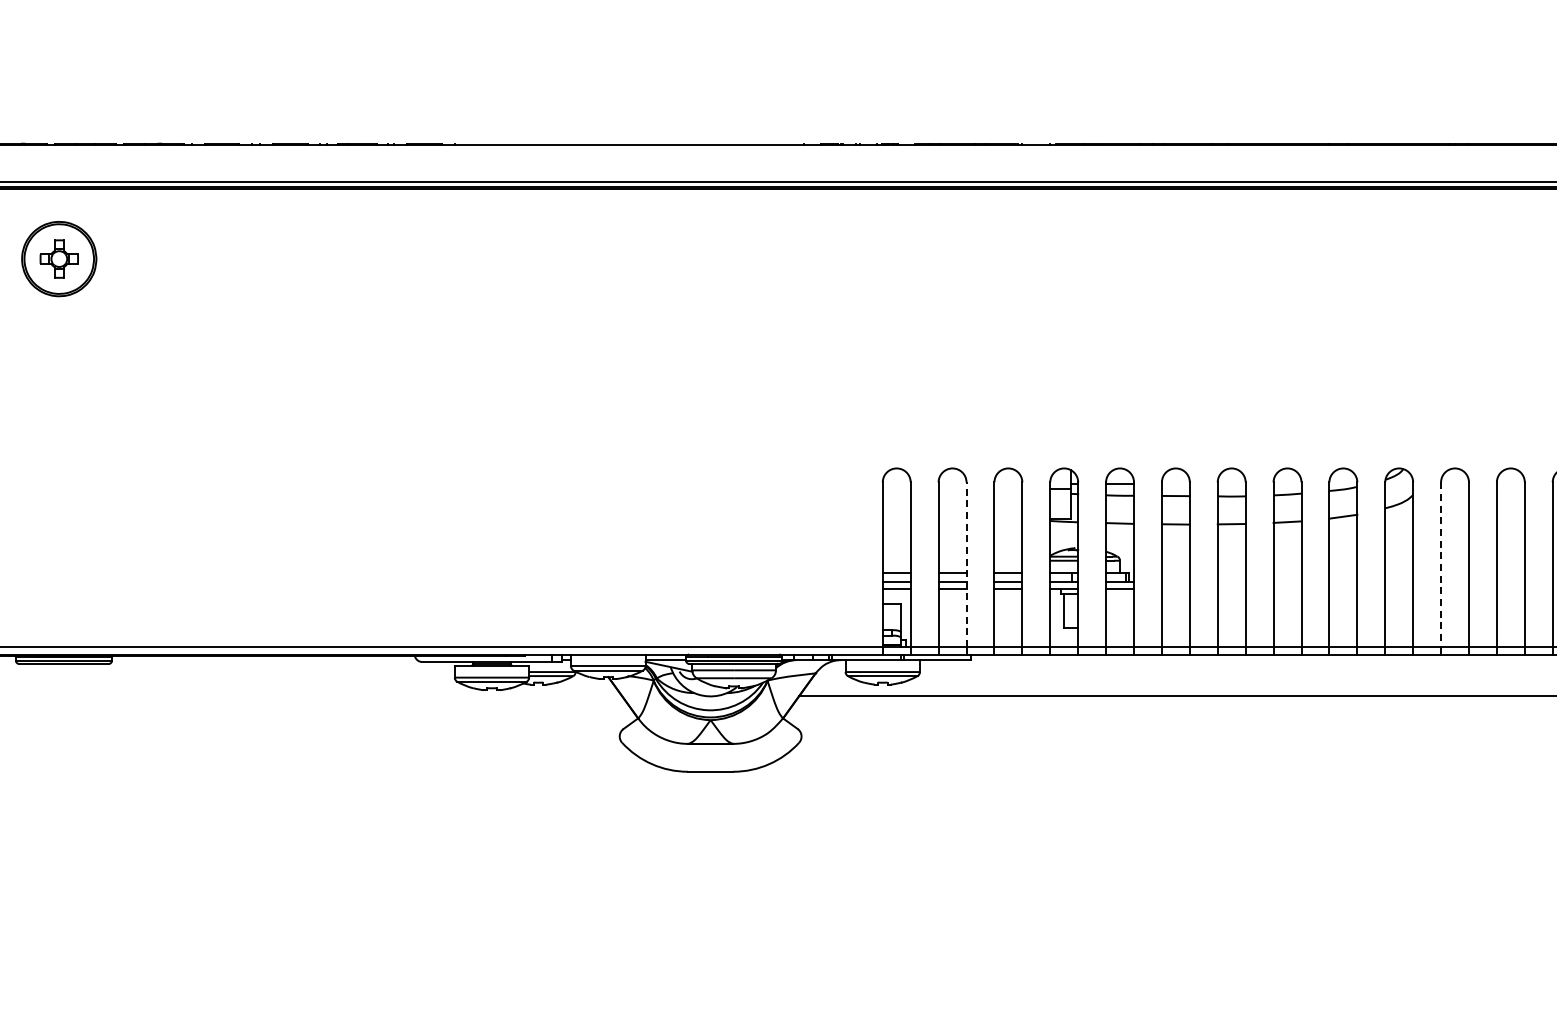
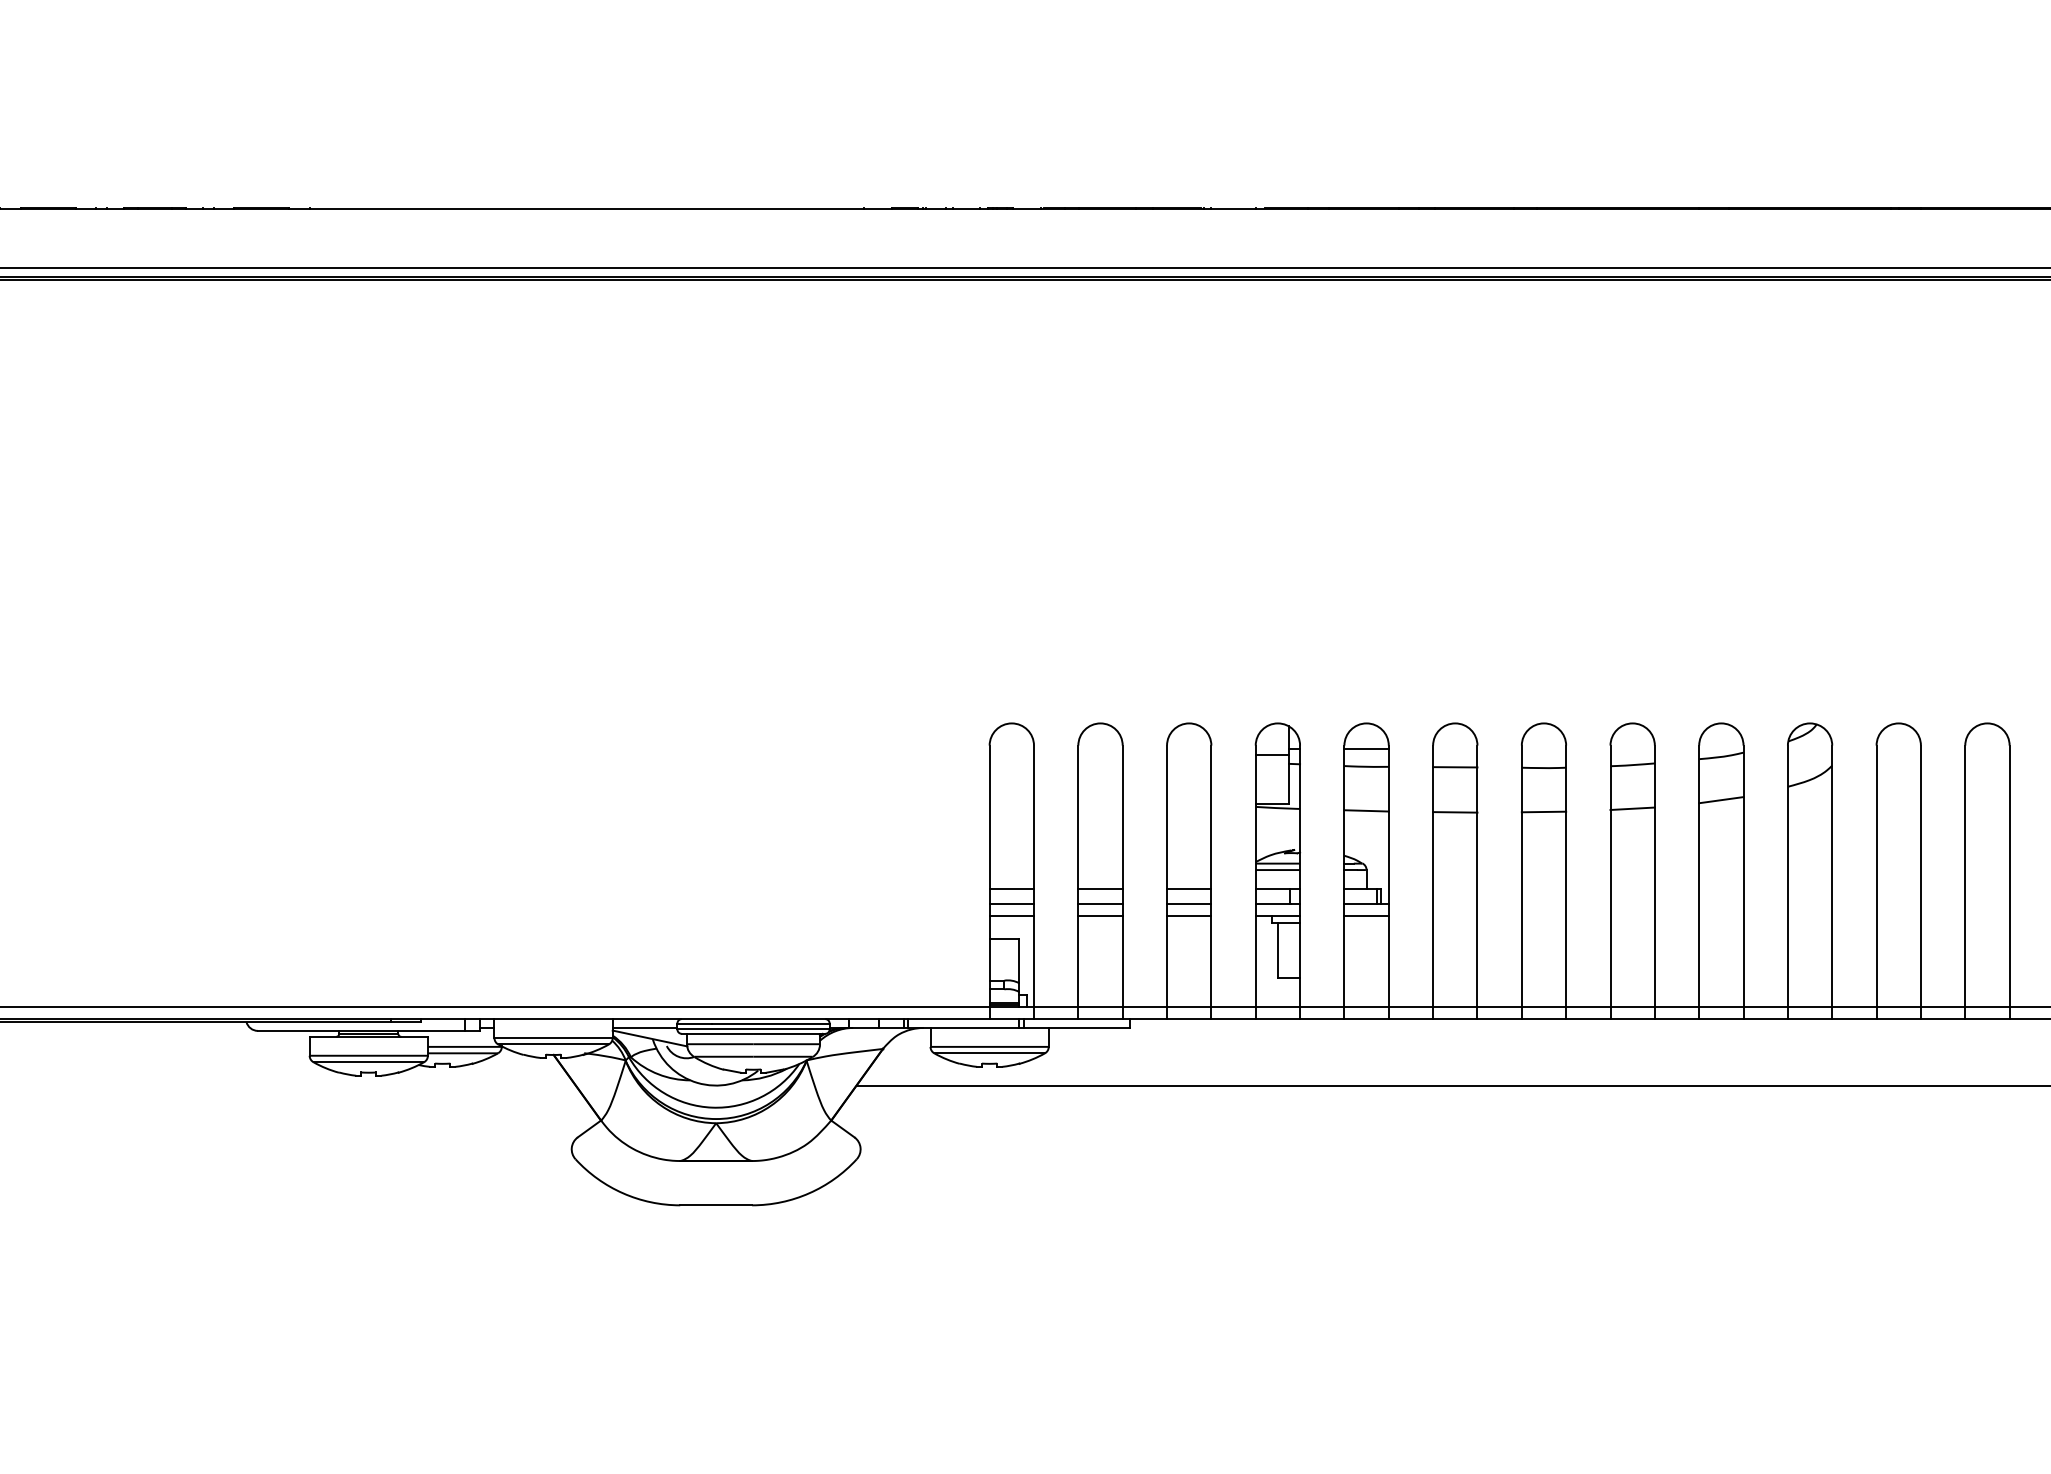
line: (966, 564) -> (1122, 876), dashed -> solid
line: (1441, 565) -> (1877, 877), dashed -> solid

